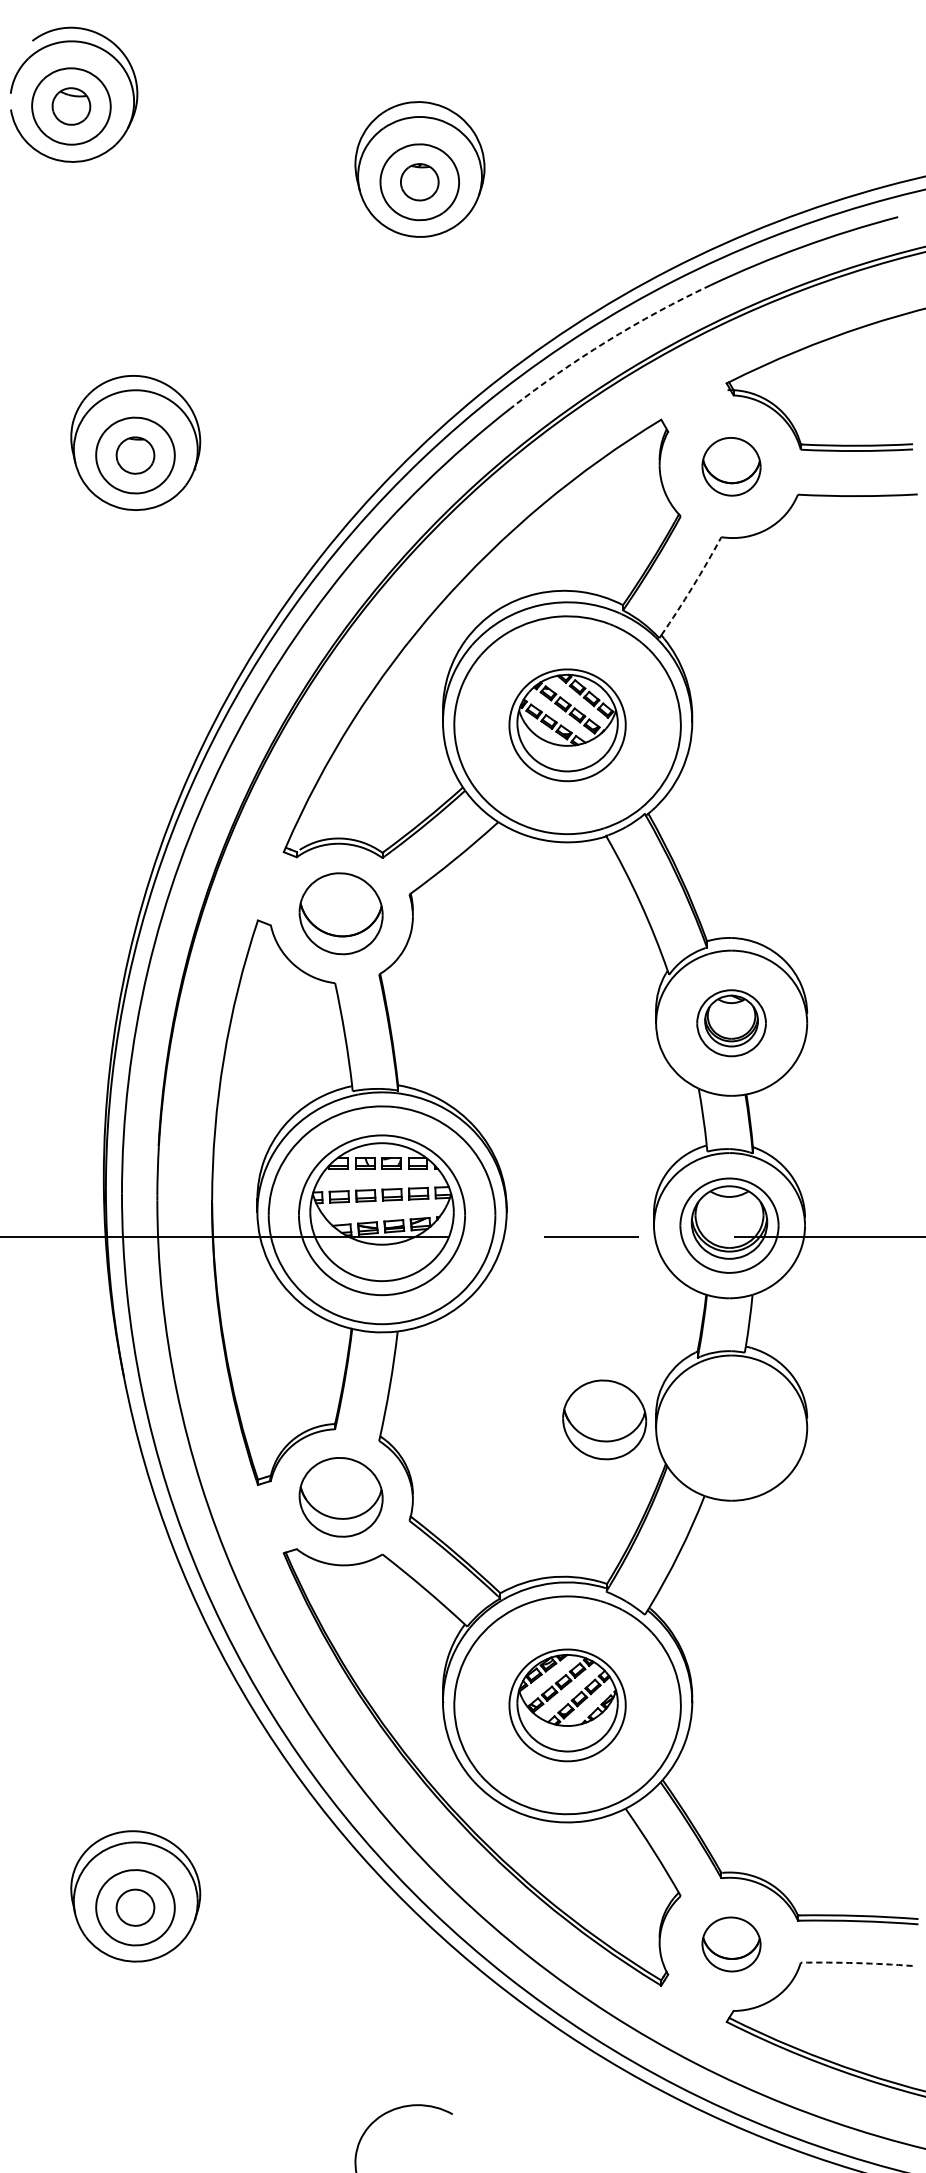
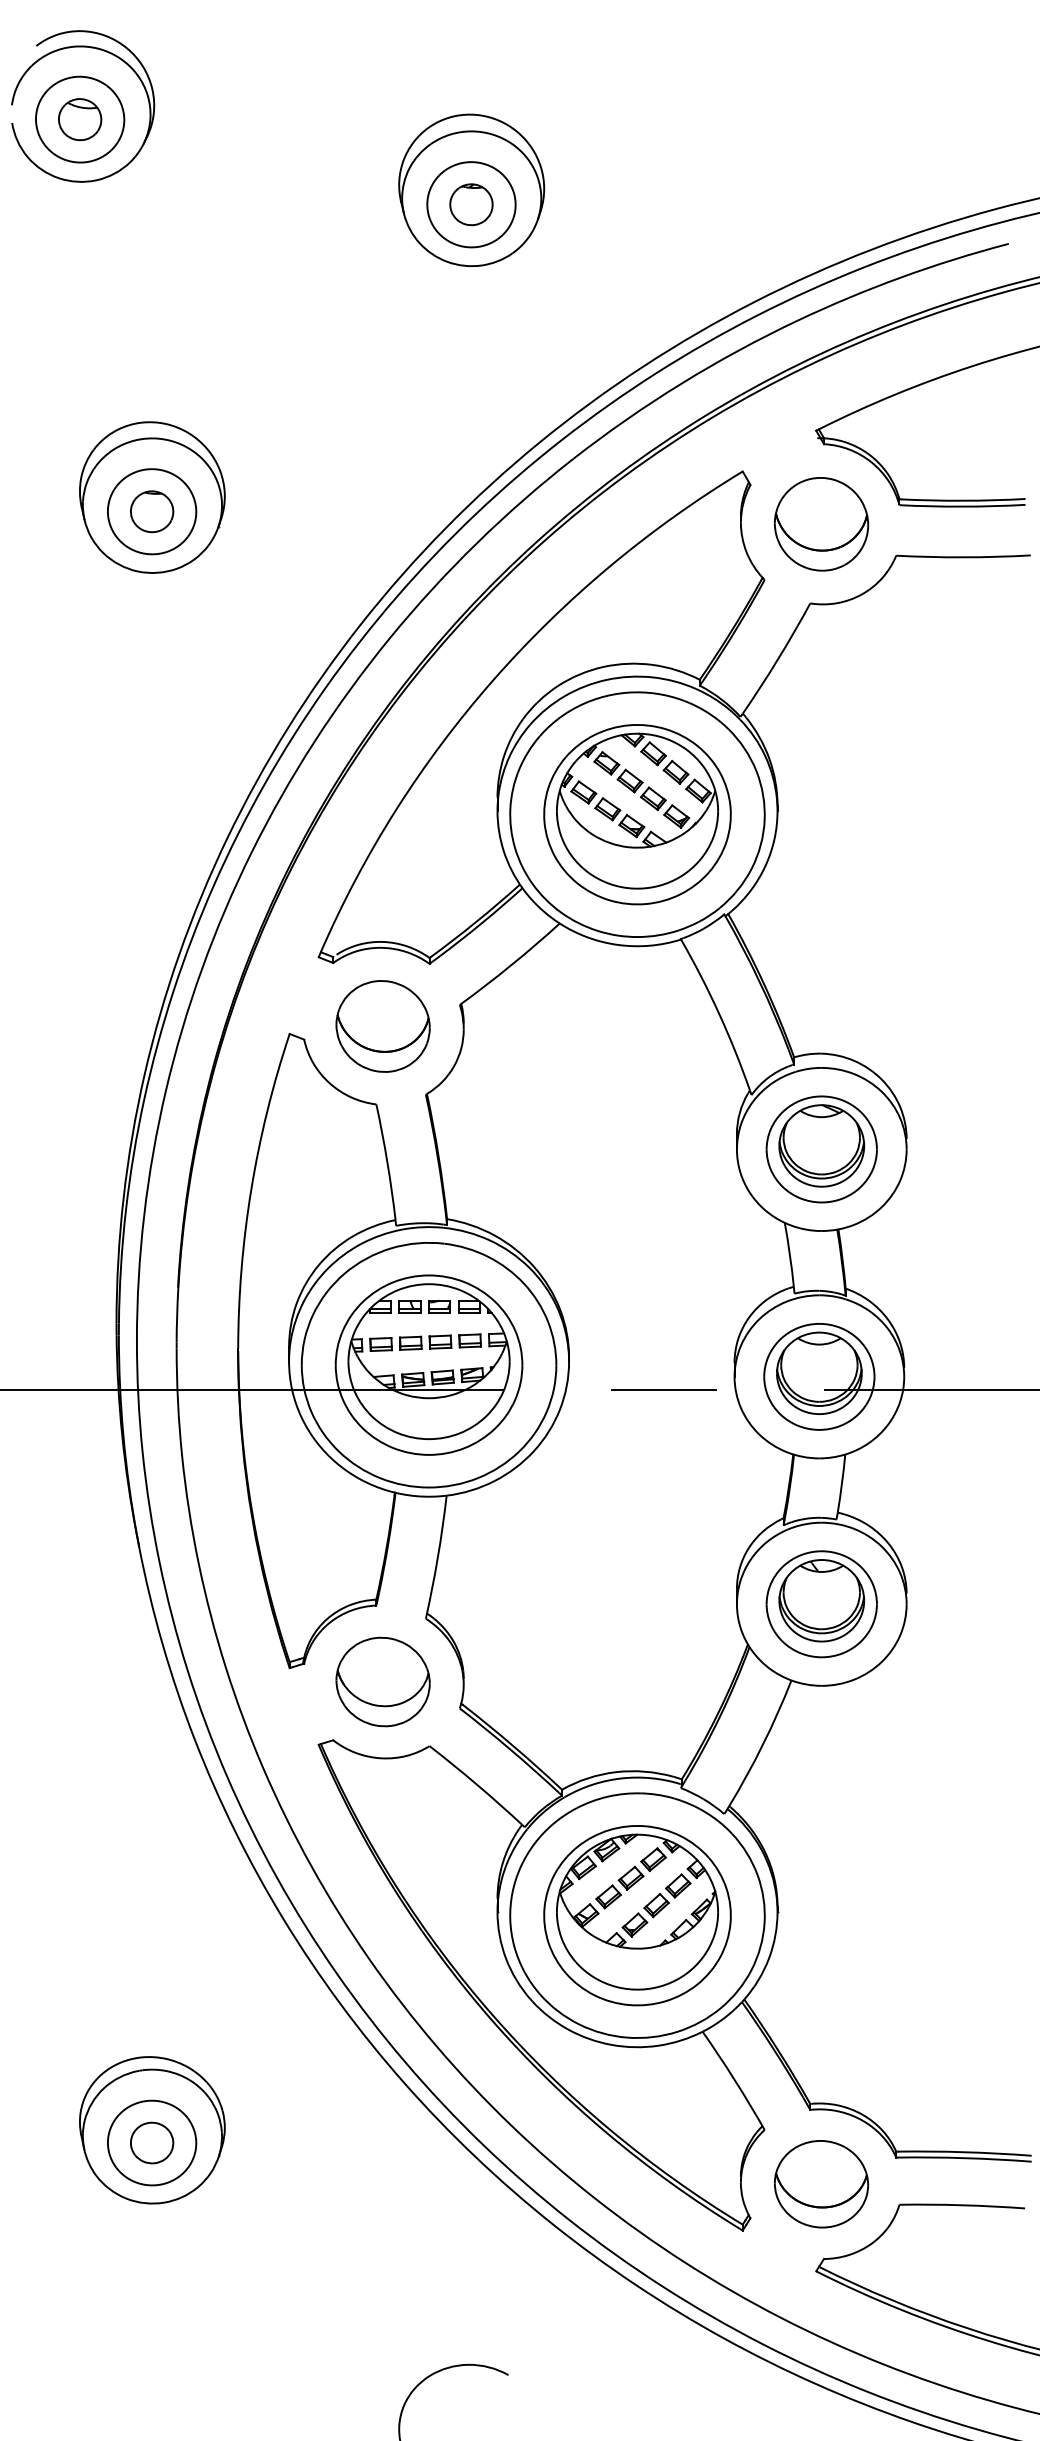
arc: (606, 341) -> (681, 383), dashed -> solid
part: (731, 466) -> (821, 524), size x1.43
arc: (693, 587) -> (778, 659), dashed -> solid
part: (567, 725) -> (637, 814), size x1.43
part: (731, 1023) -> (821, 1149), size x1.43
part: (604, 1419) -> (678, 1594), removed
part: (731, 1428) -> (821, 1604), added
part: (567, 1705) -> (637, 1915), size x1.43
part: (731, 1944) -> (821, 2184), size x1.43
arc: (856, 1963) -> (962, 2205), dashed -> solid

